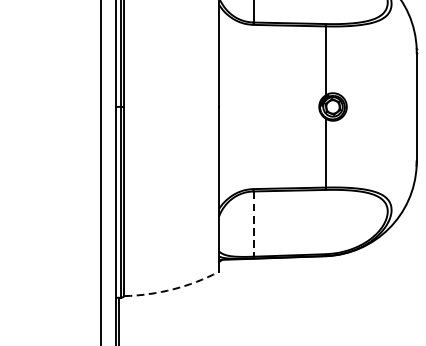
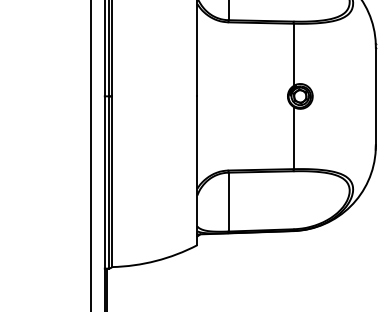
line: (253, 224) -> (228, 202), dashed -> solid
arc: (173, 288) -> (156, 260), dashed -> solid

